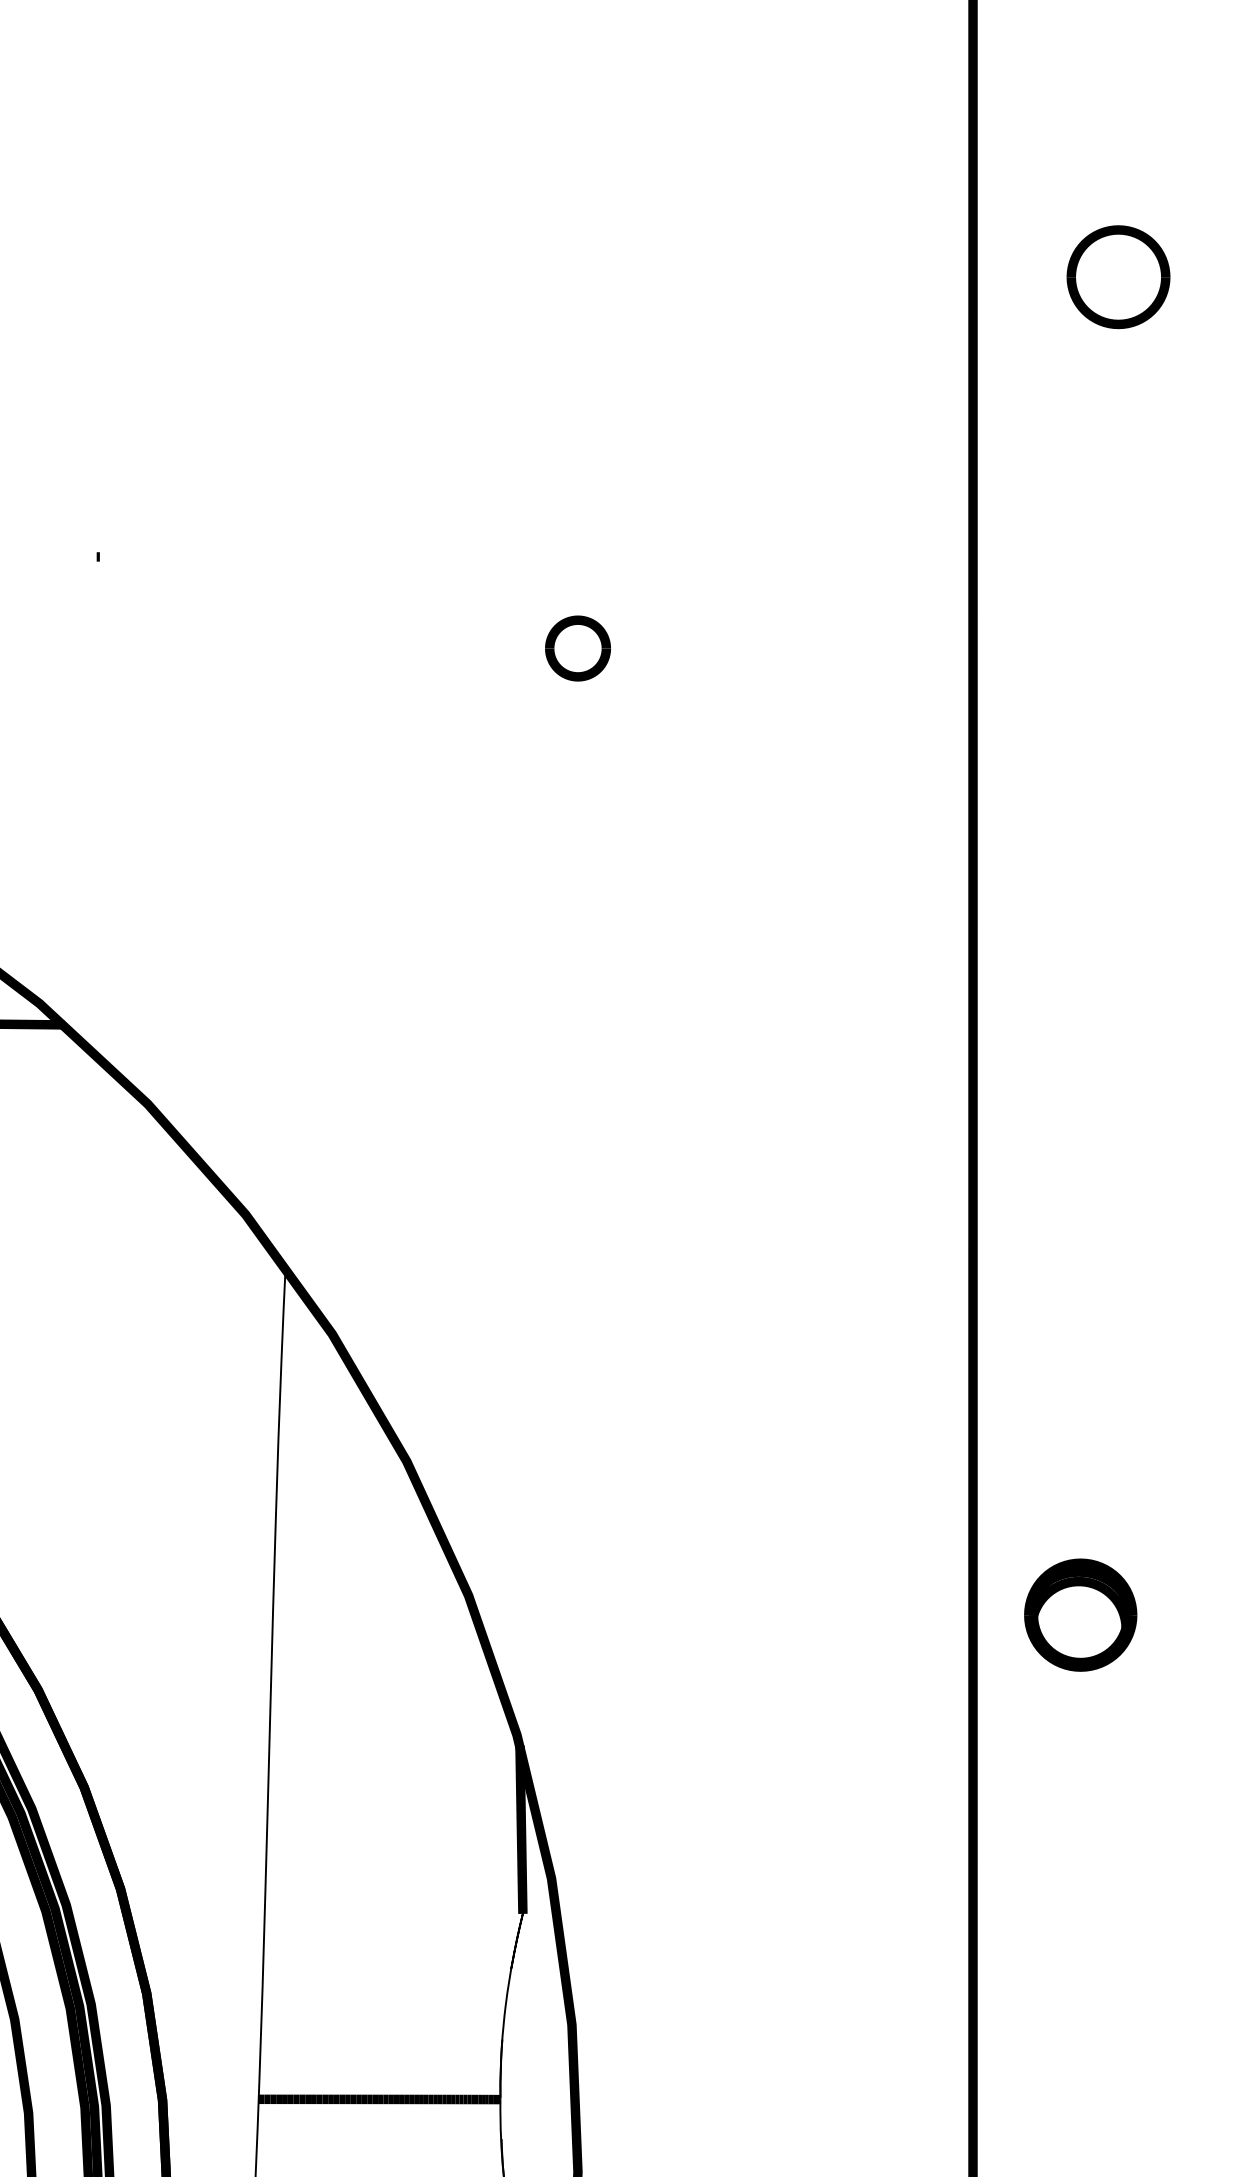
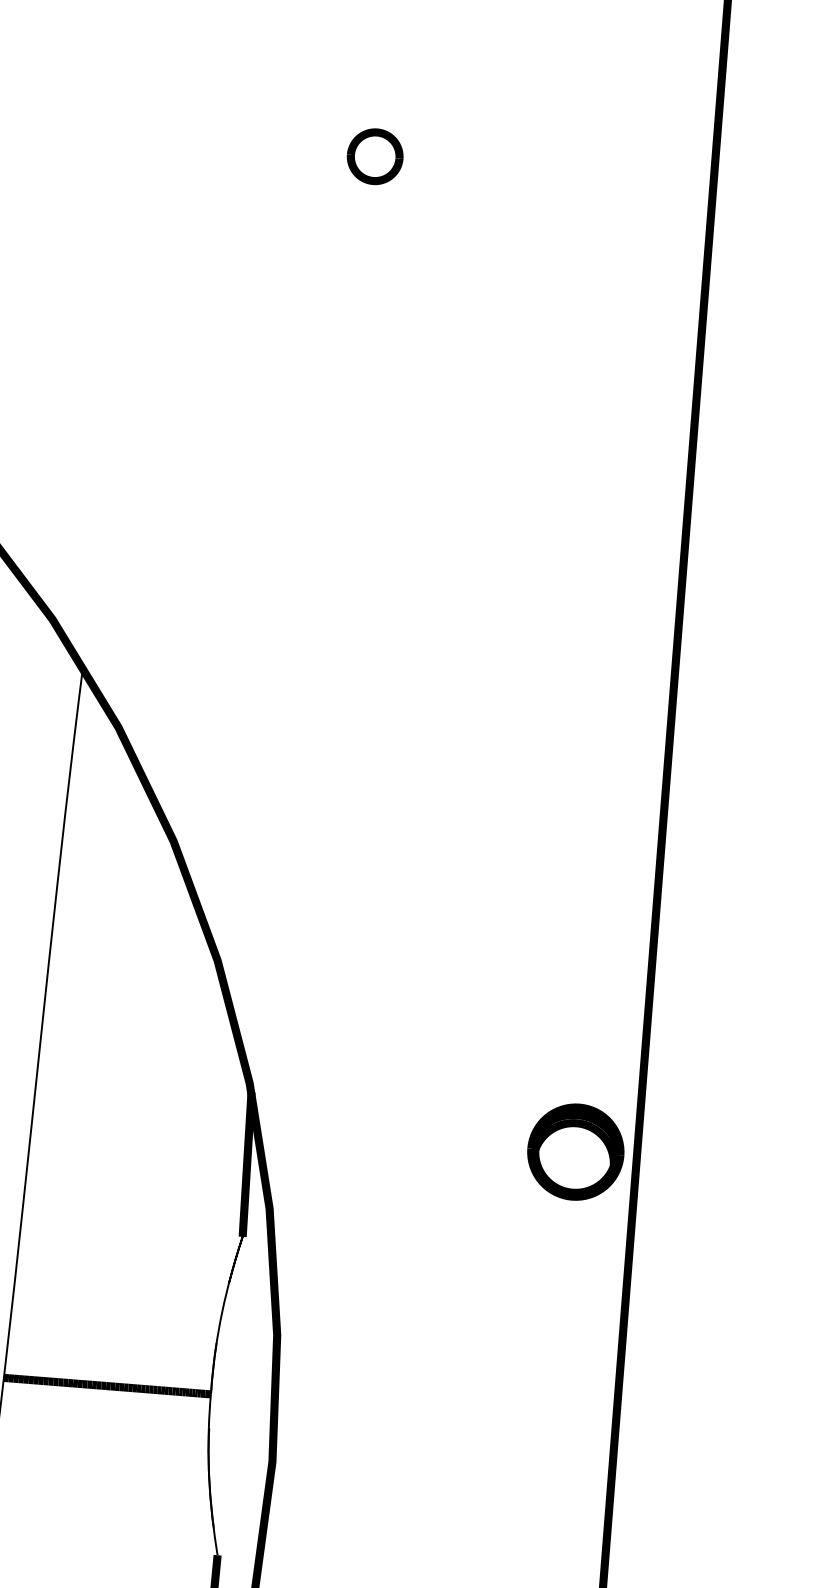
part: (1080, 1614) -> (575, 1151), moved

